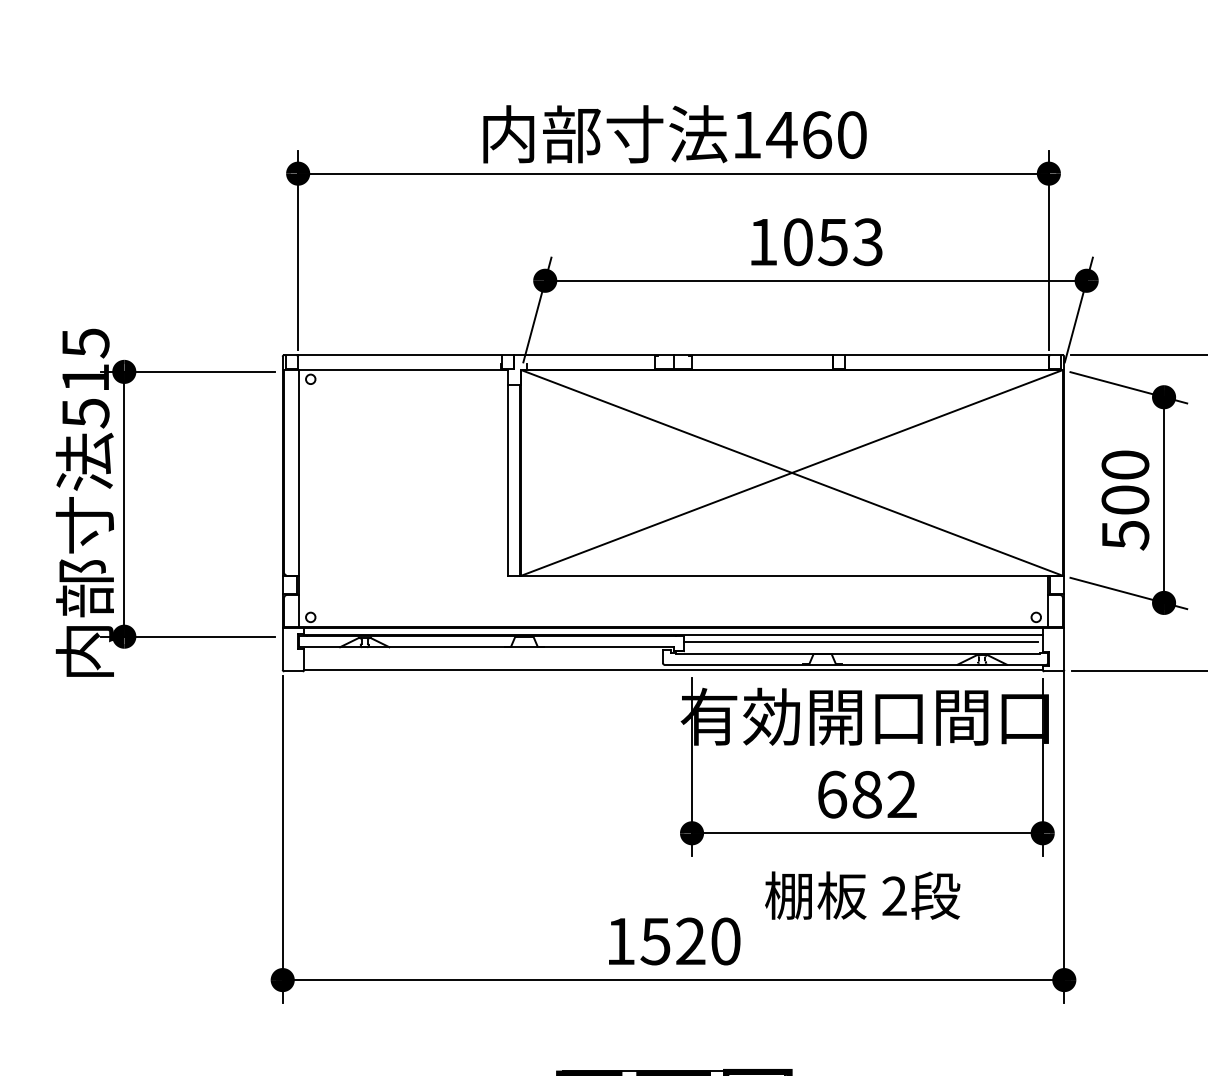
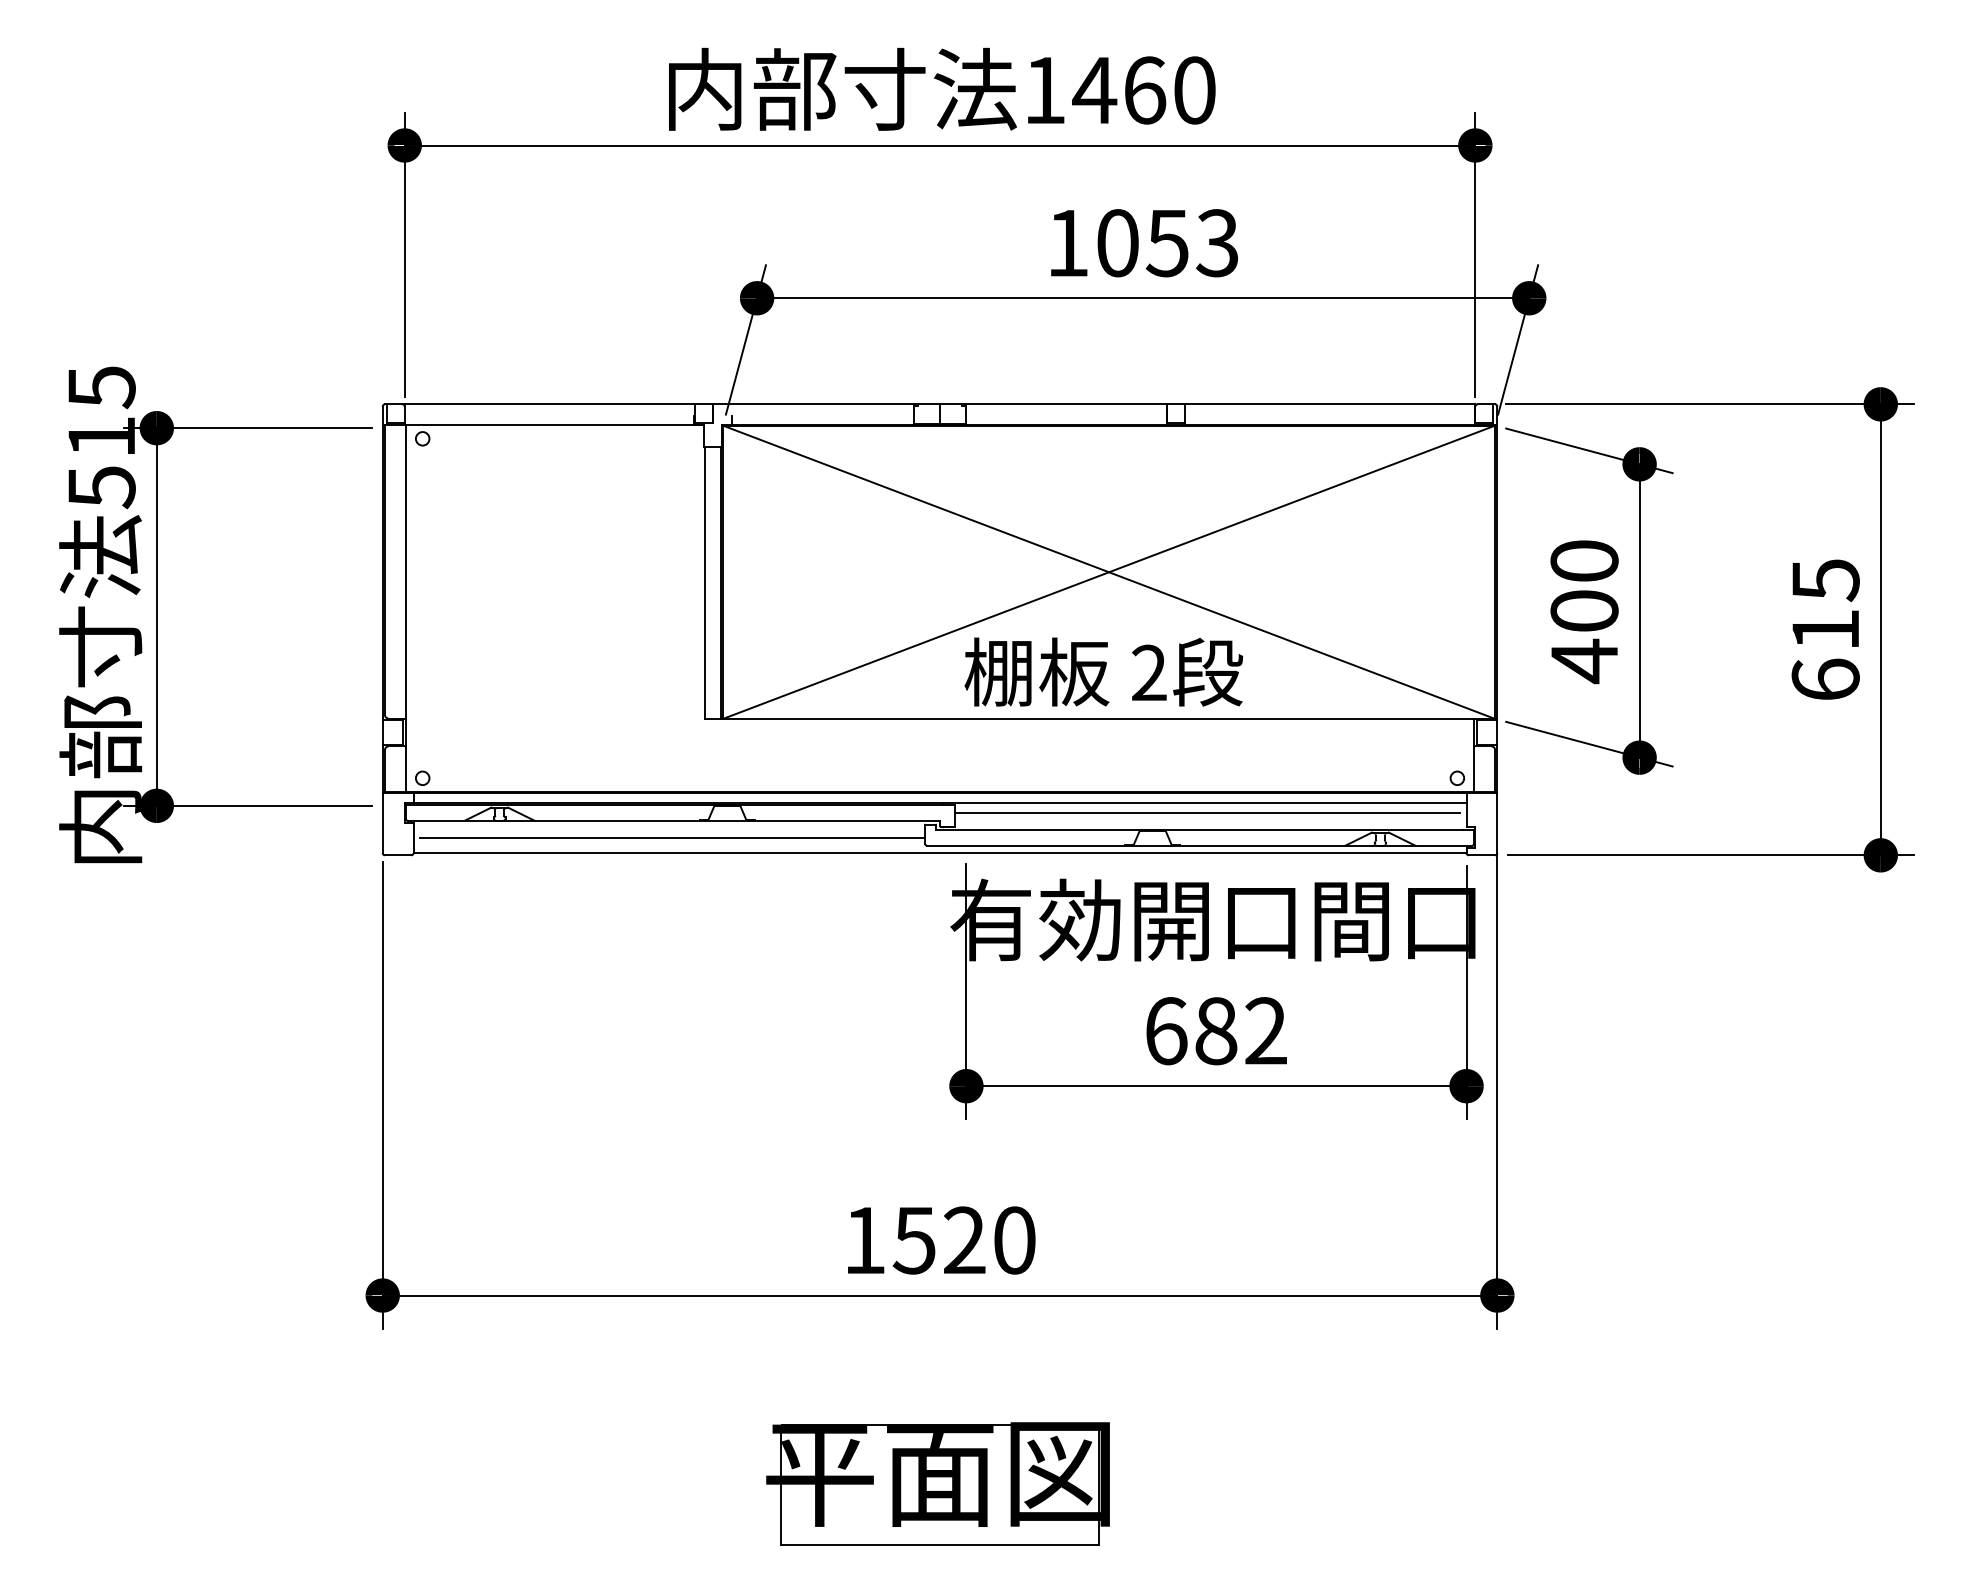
text: (1125, 535) -> (1584, 661), 500 -> 400
line: (485, 658) -> (672, 837), added
text: (862, 895) -> (1103, 671), moved

